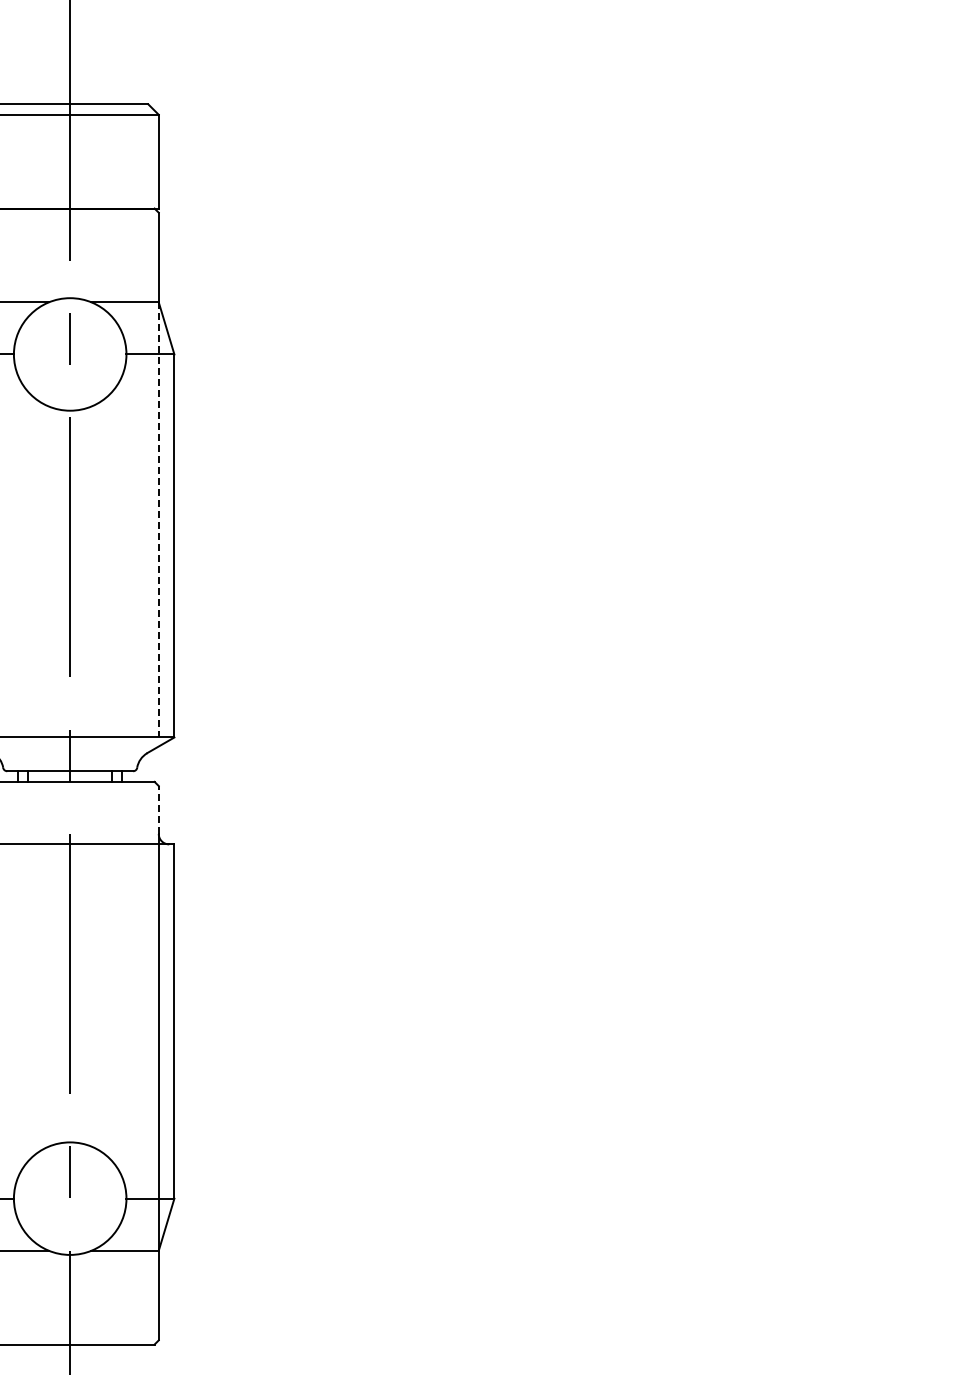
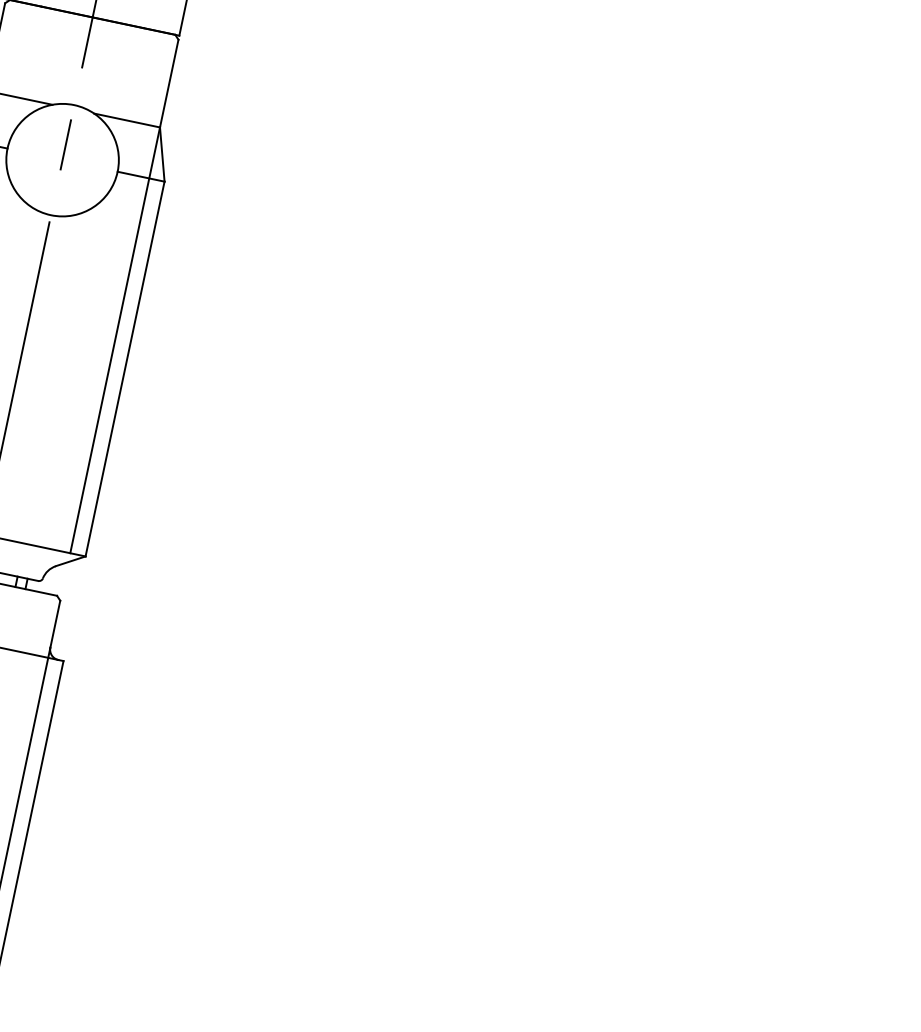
line: (158, 519) -> (114, 339), dashed -> solid
line: (158, 810) -> (54, 624), dashed -> solid

